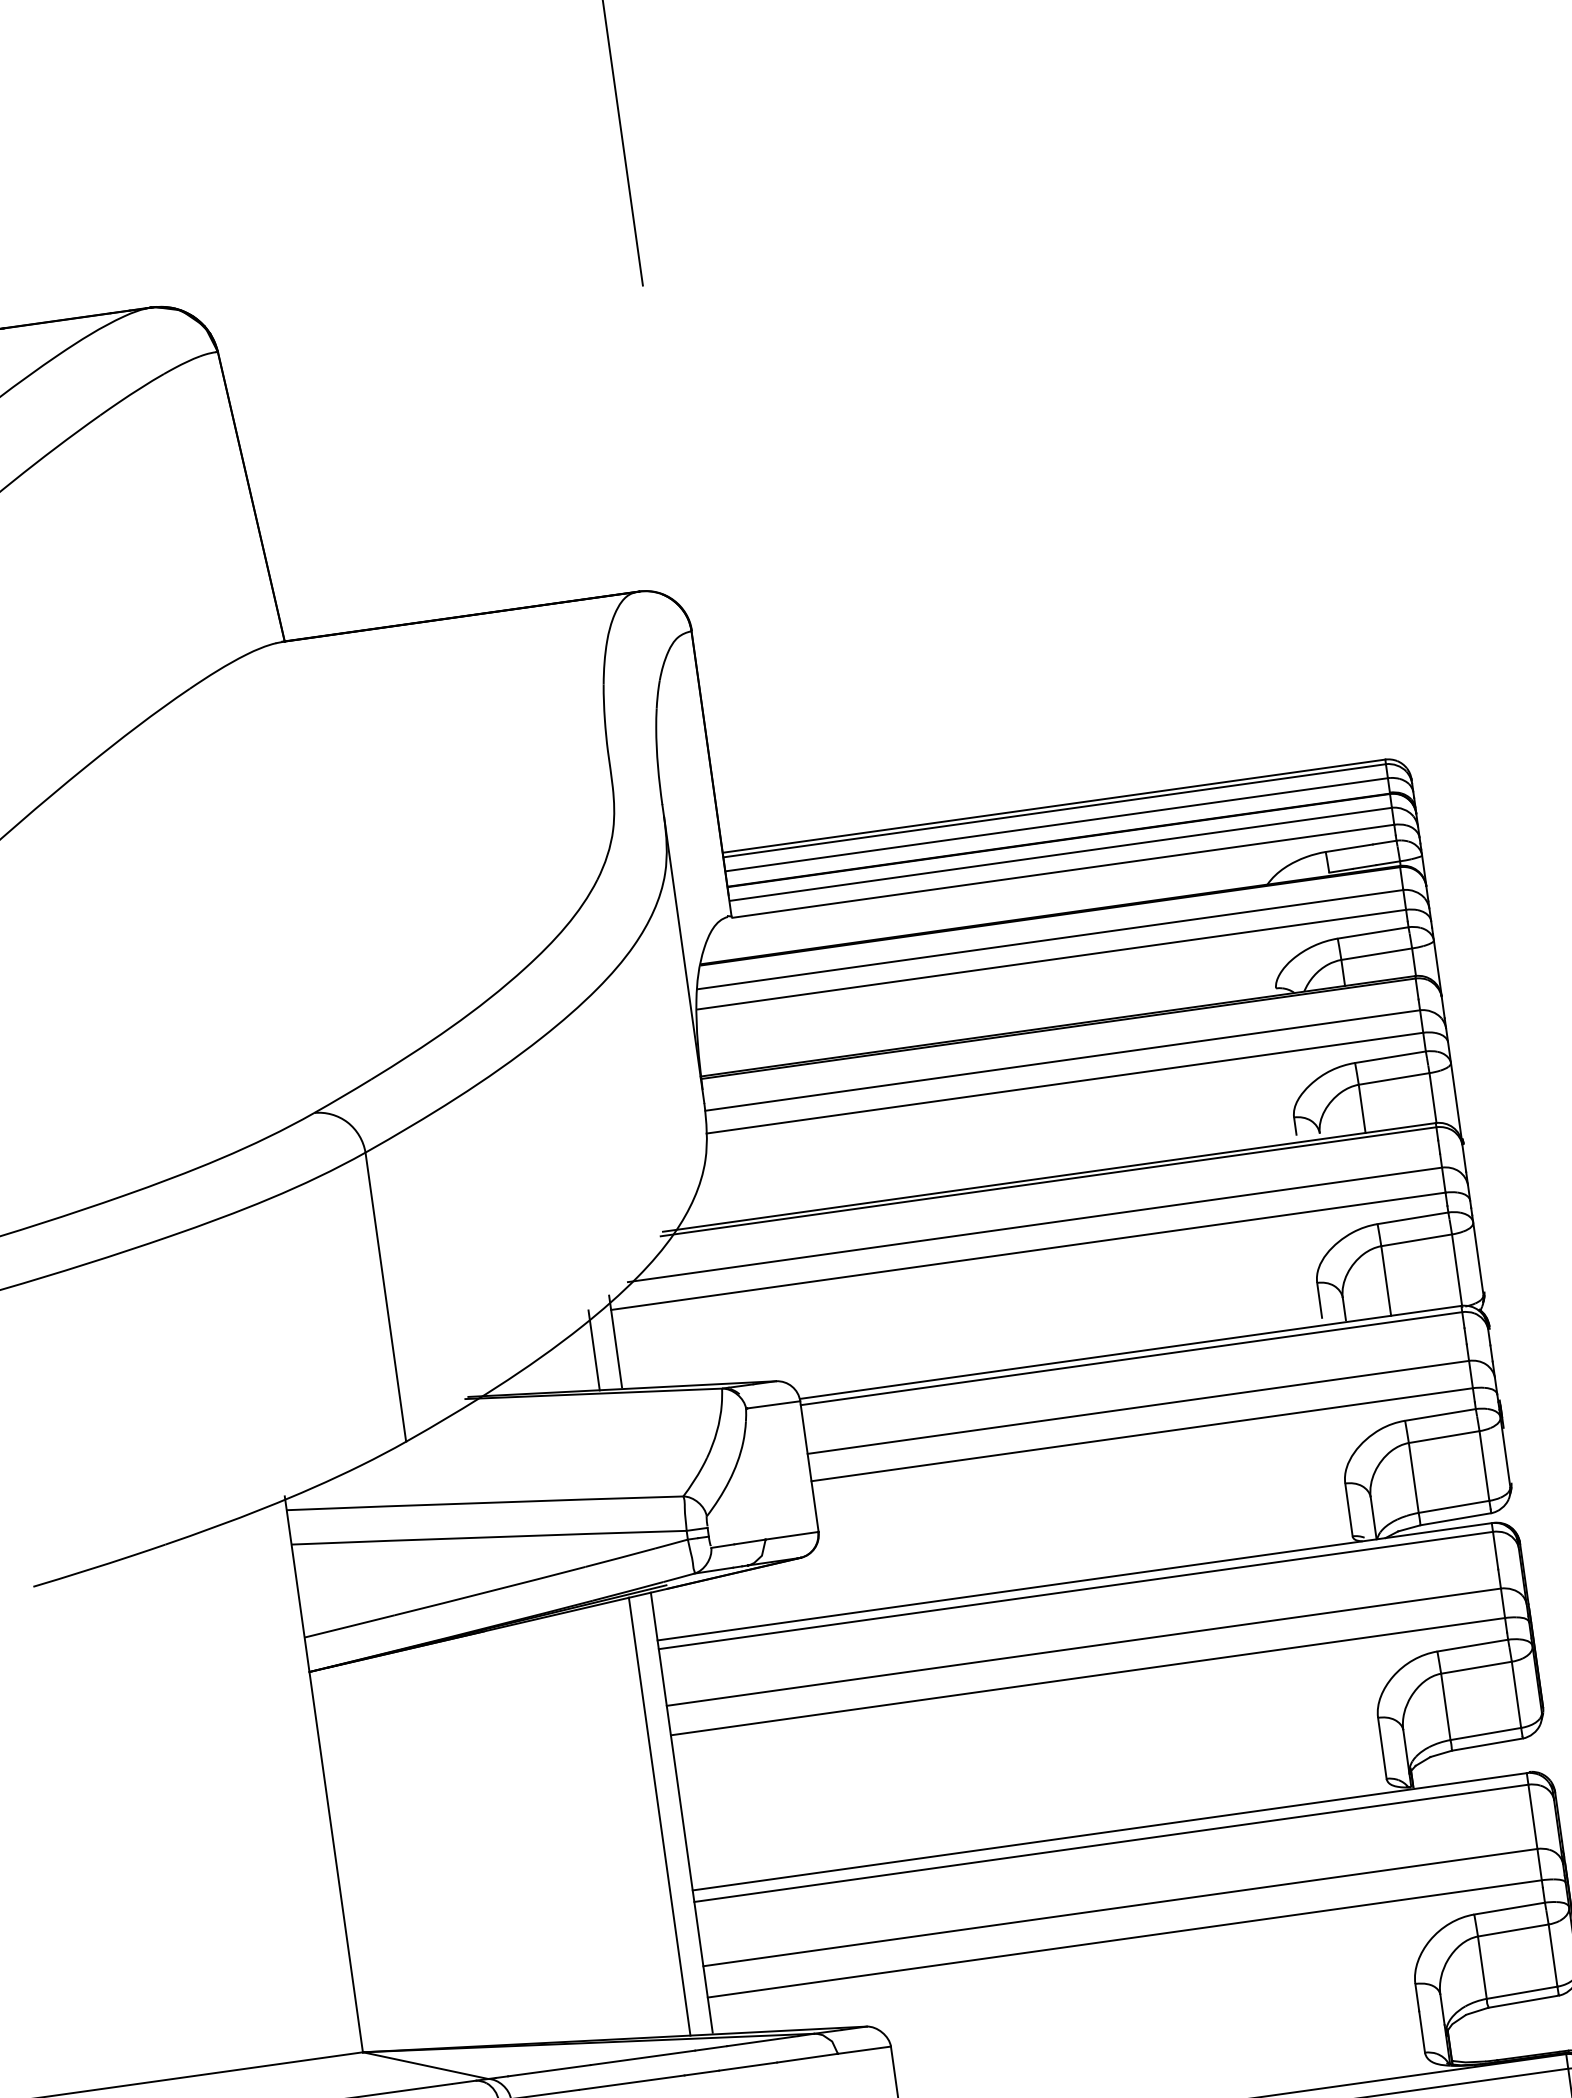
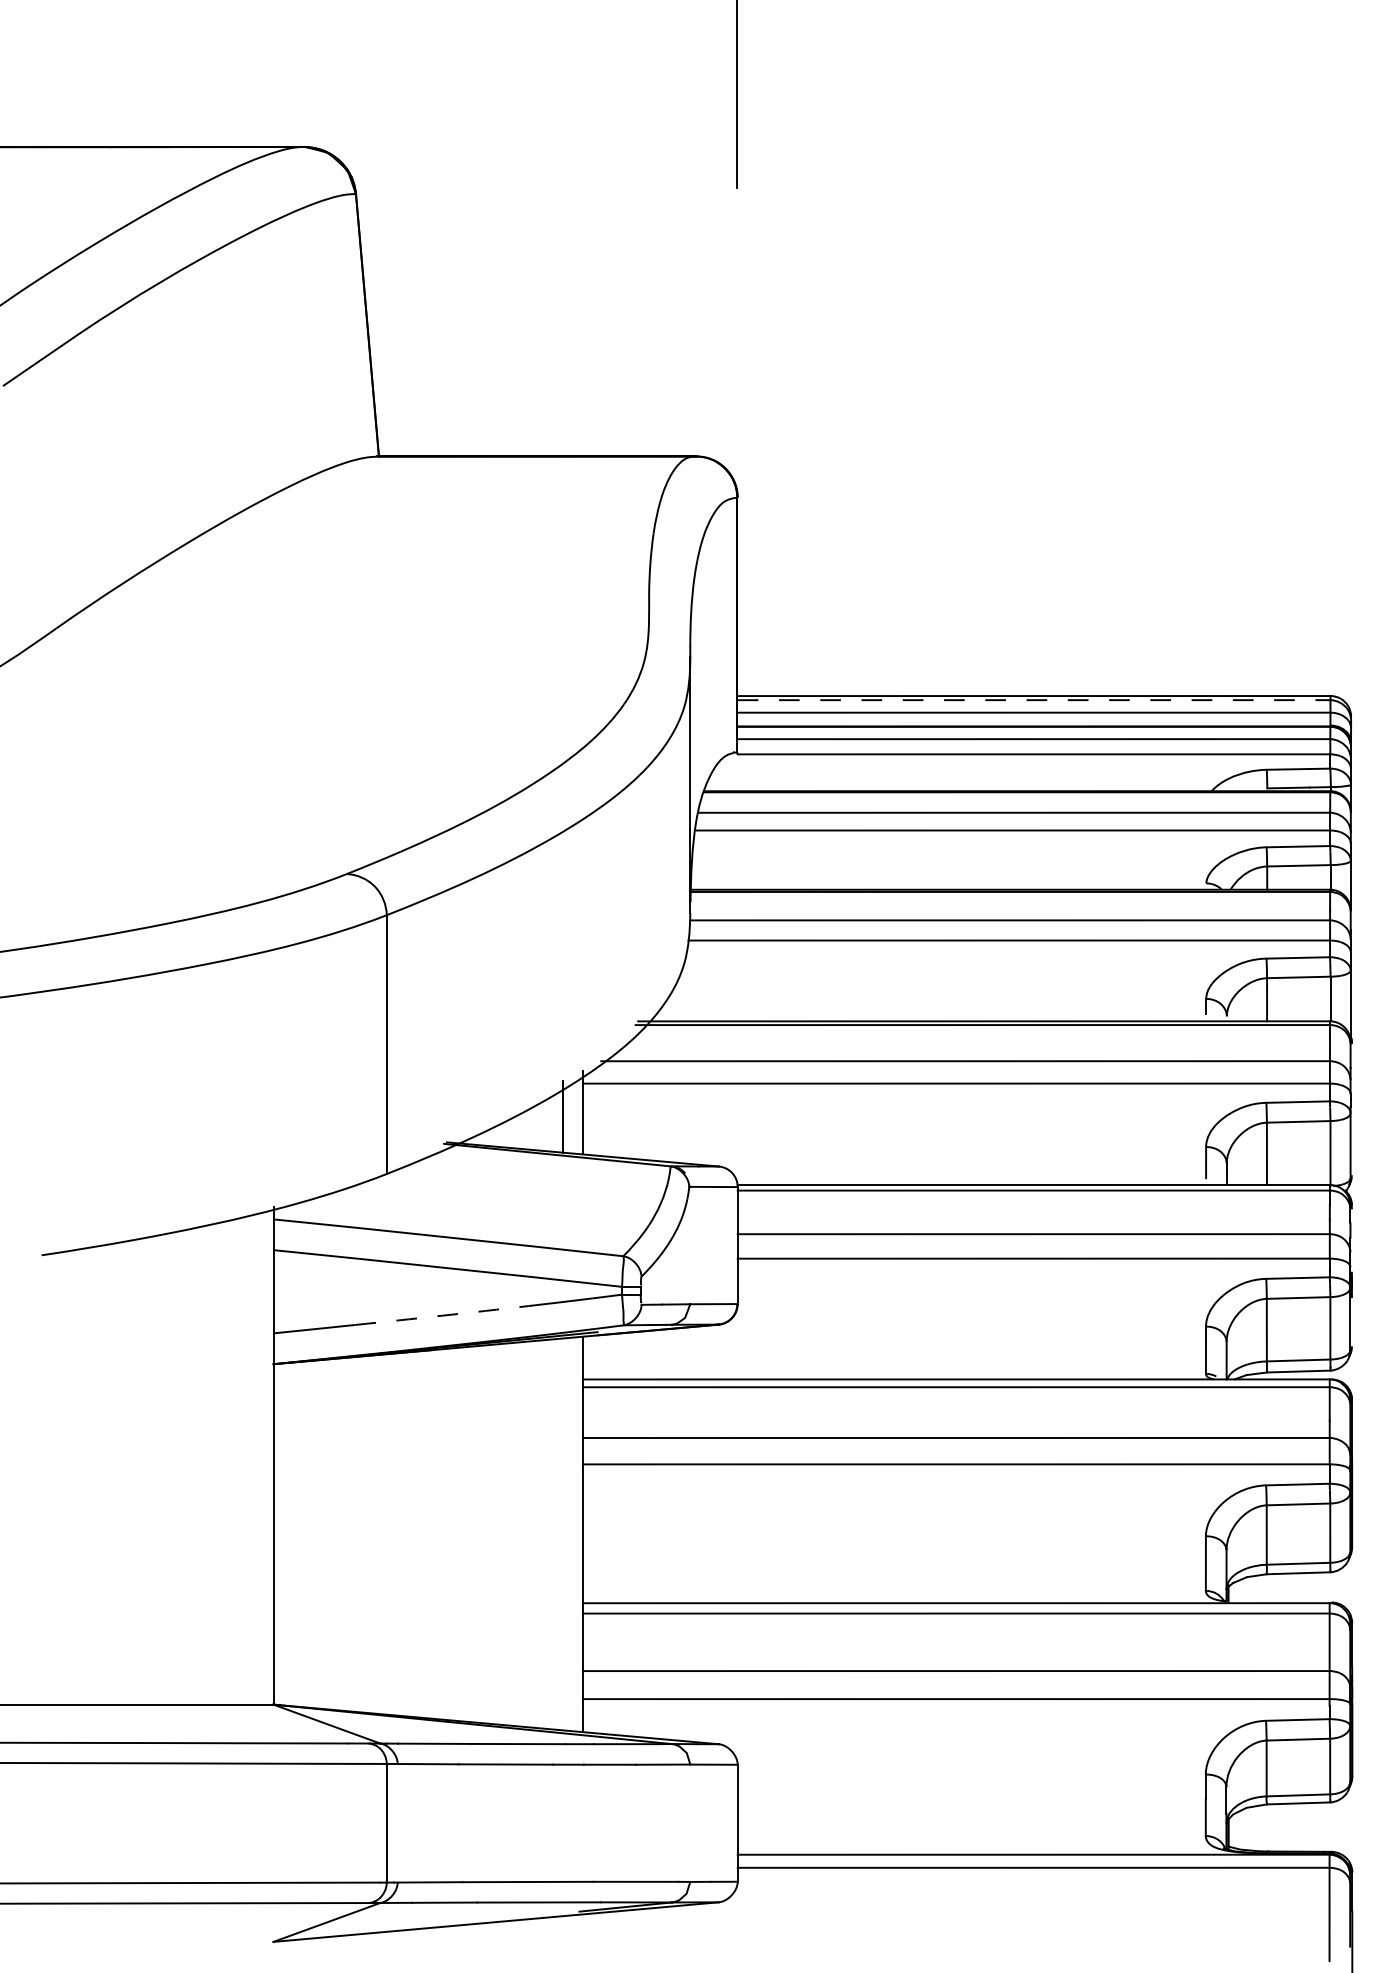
line: (1055, 811) -> (1034, 700), solid -> dashed
arc: (490, 1591) -> (442, 1315), solid -> dashed
line: (660, 1816) -> (563, 1534), removed

